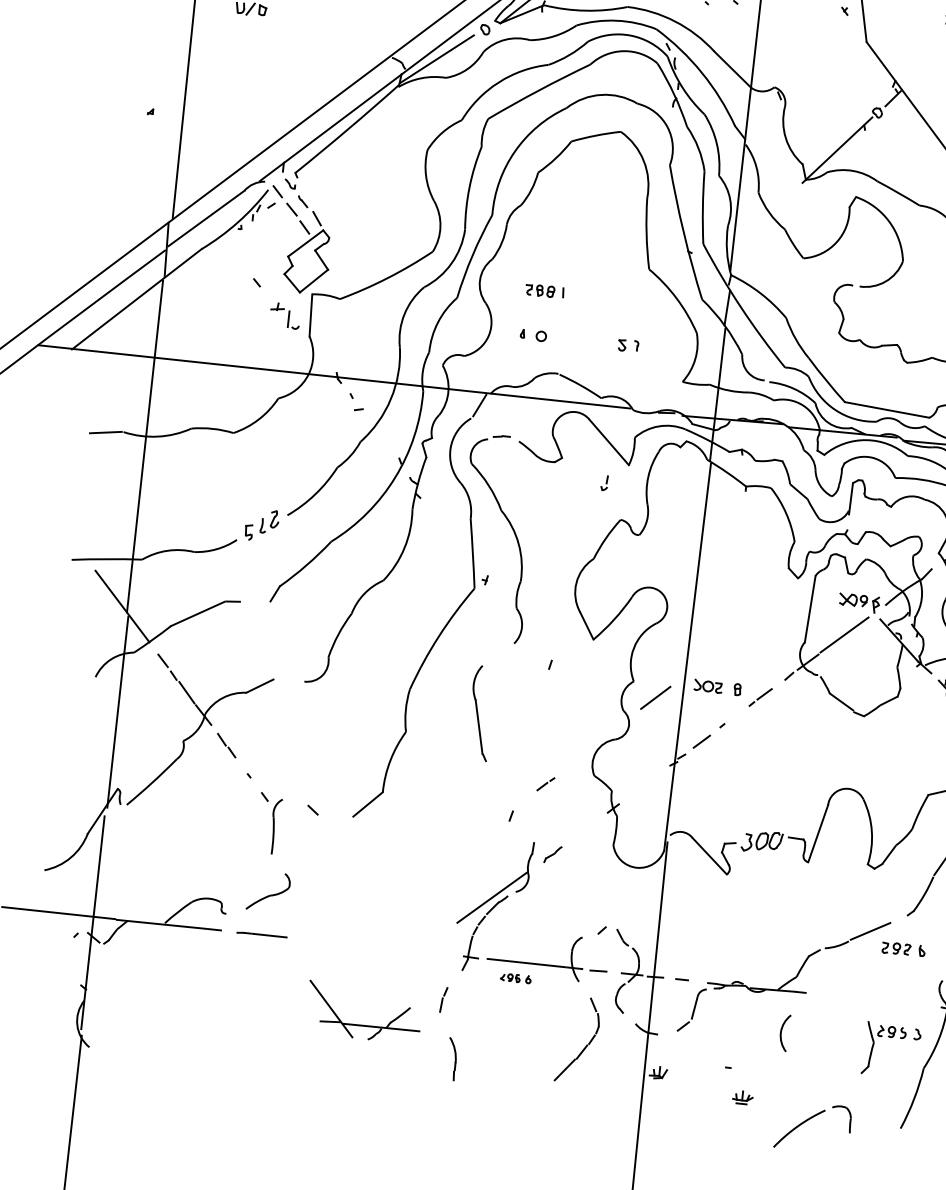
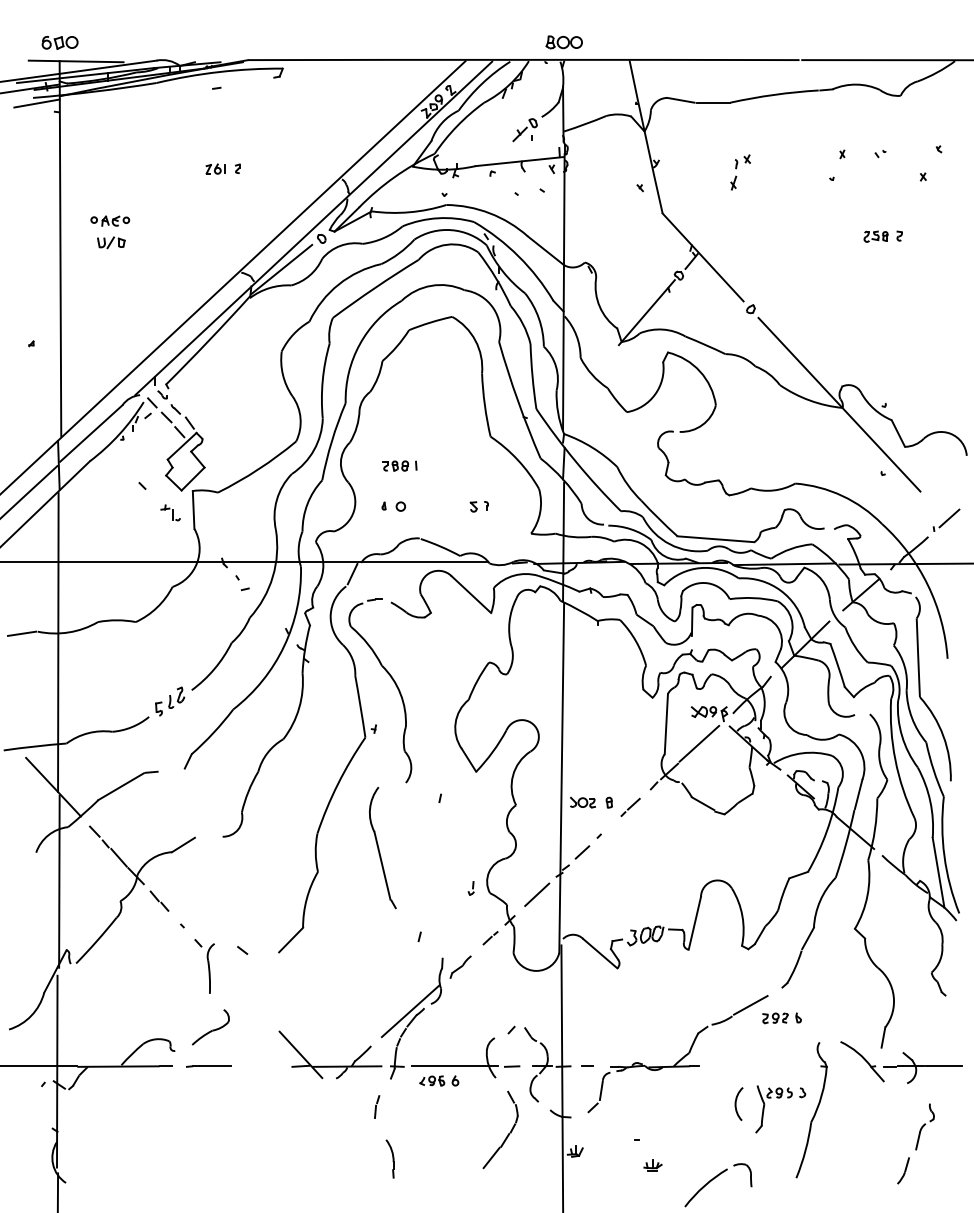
part: (284, 315) -> (170, 512), size x0.71
part: (603, 483) -> (470, 888), moved
line: (656, 697) -> (537, 894), moved
part: (480, 713) -> (382, 848), size x1.43
line: (545, 784) -> (490, 938), moved
part: (552, 853) -> (460, 966), size x1.43
part: (516, 977) -> (439, 1080), size x1.43
part: (362, 1024) -> (330, 1065), moved
arc: (782, 1032) -> (736, 1103), moved

